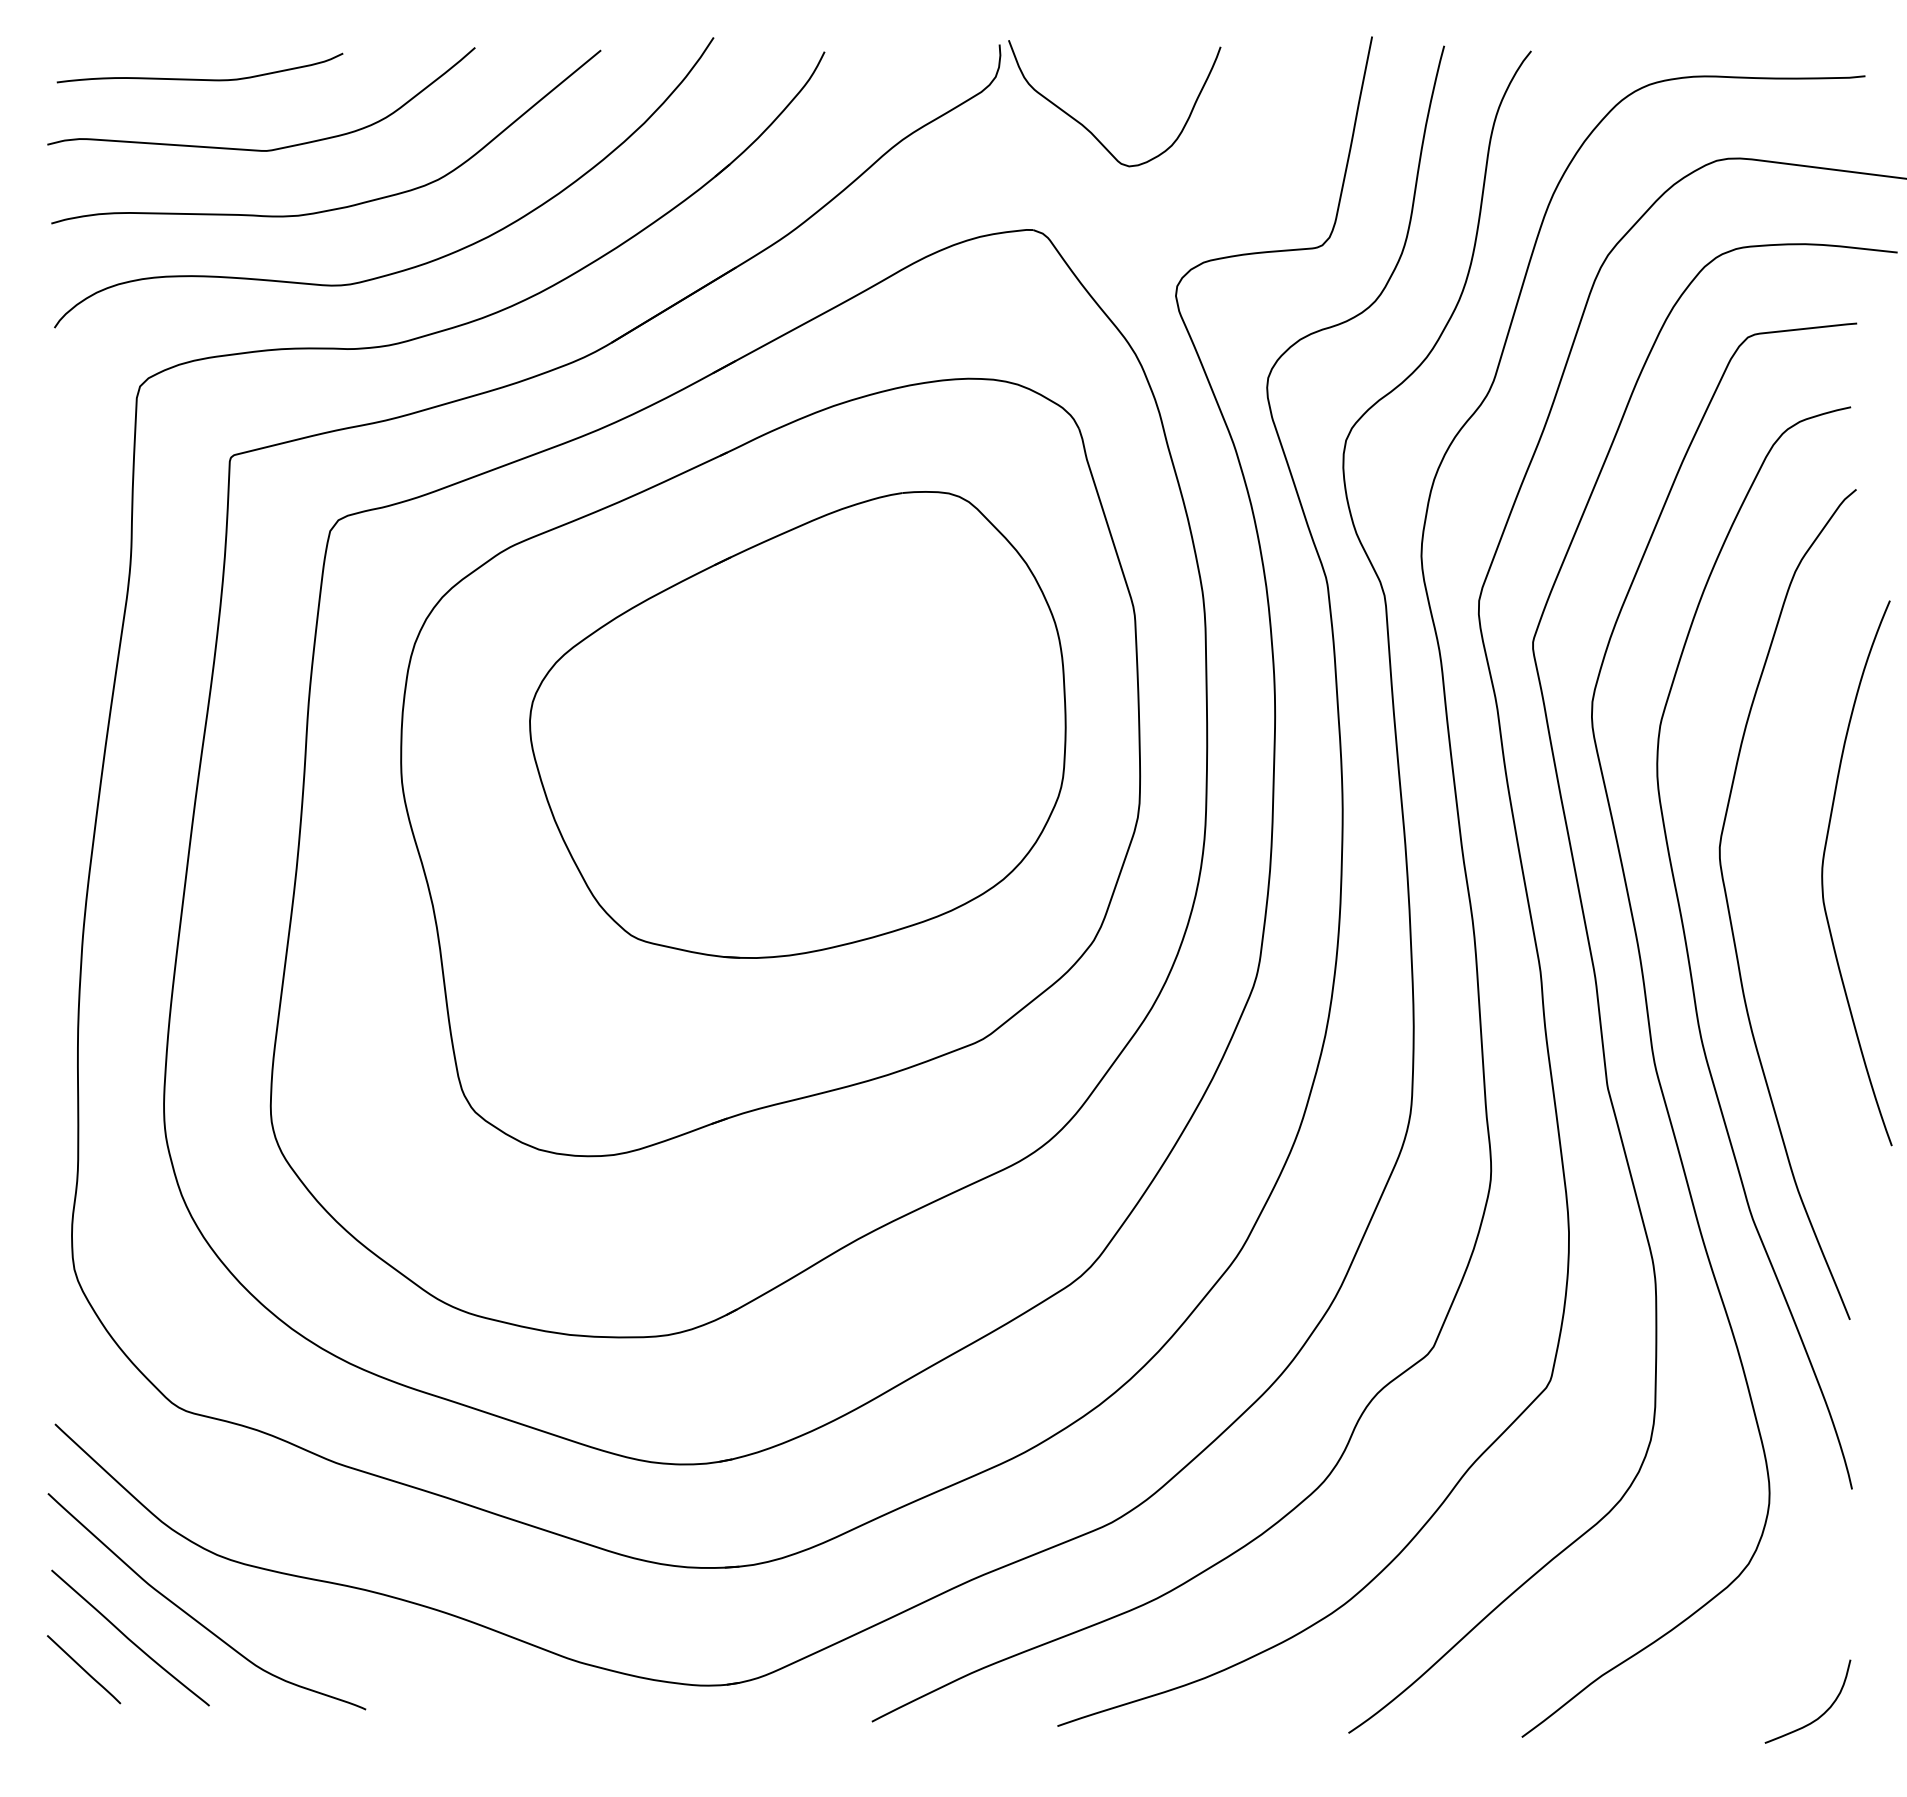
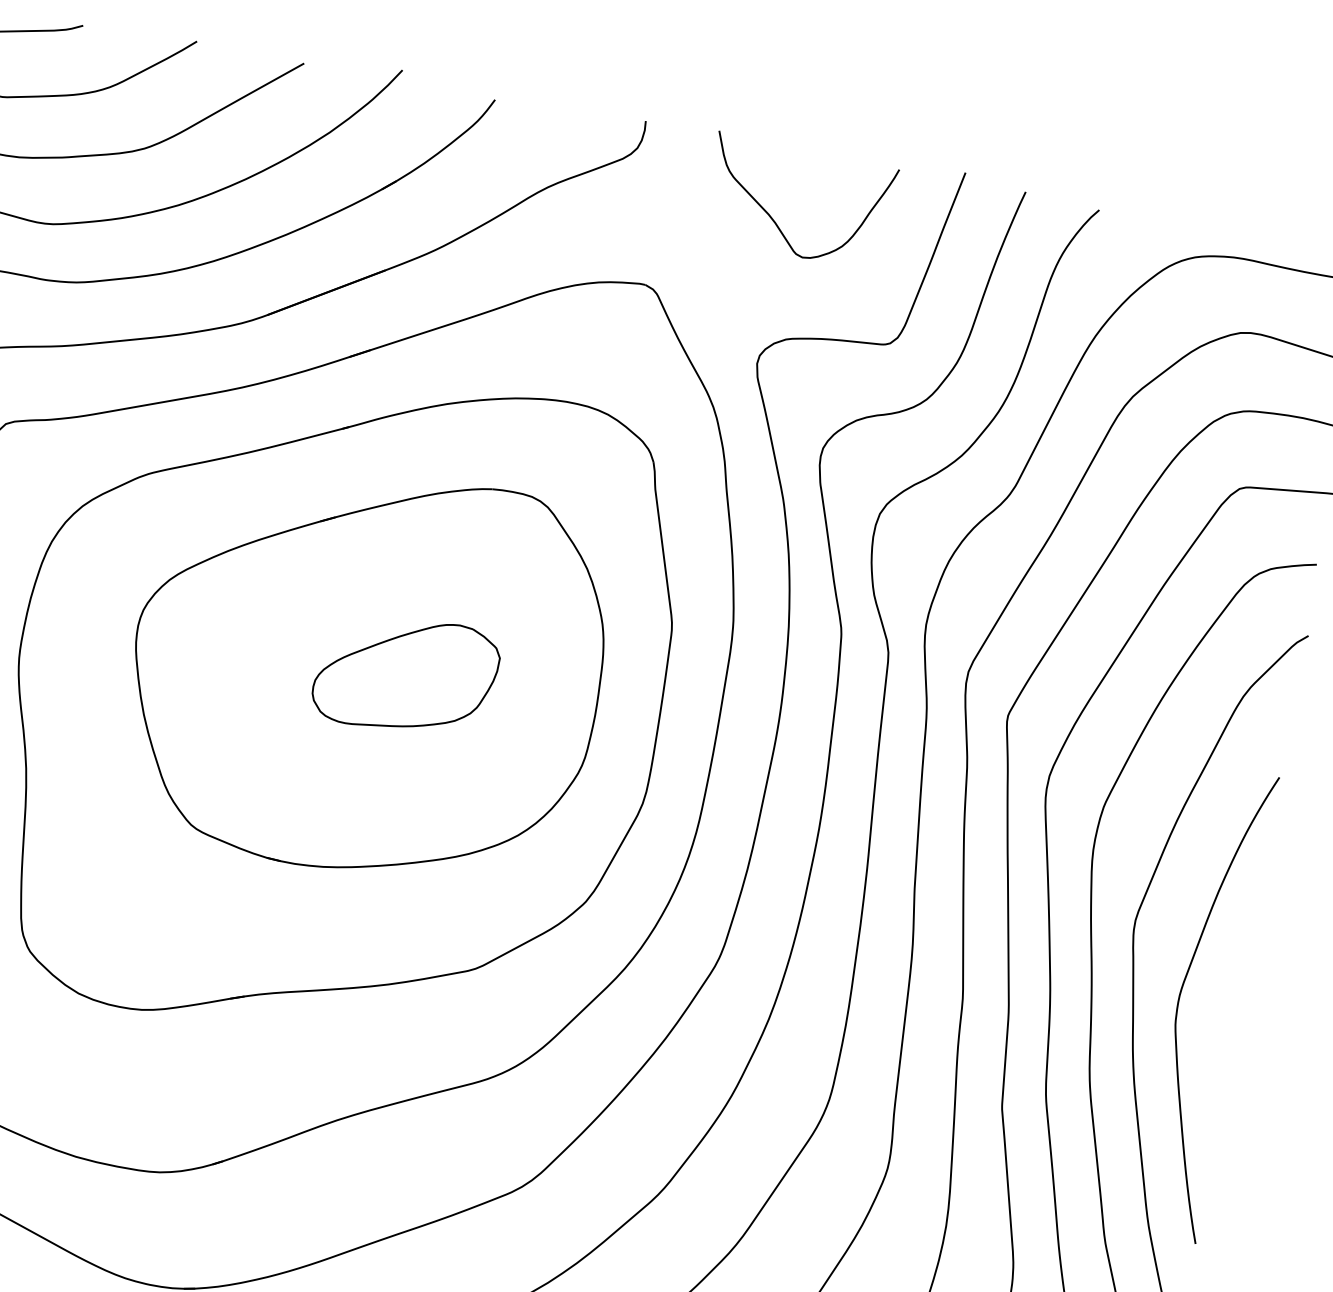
curve: (1091, 131) -> (775, 221), moved
part: (843, 721) -> (406, 675), added
curve: (1823, 873) -> (1179, 1000), moved

